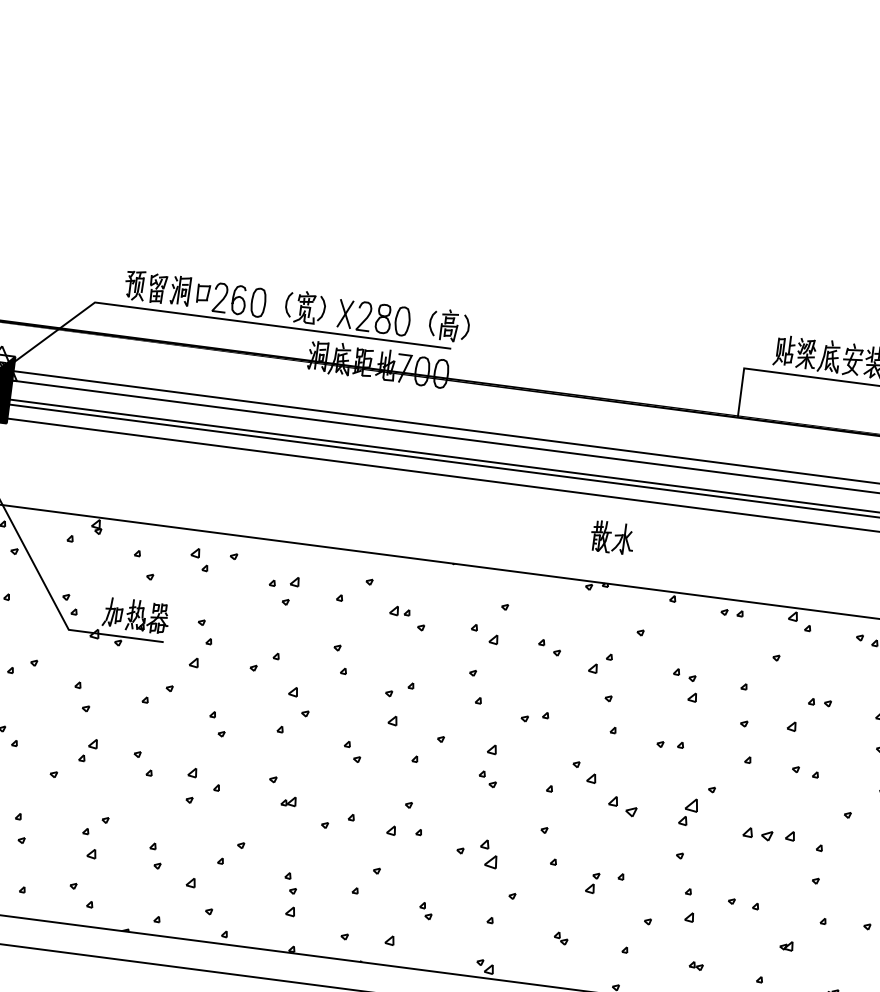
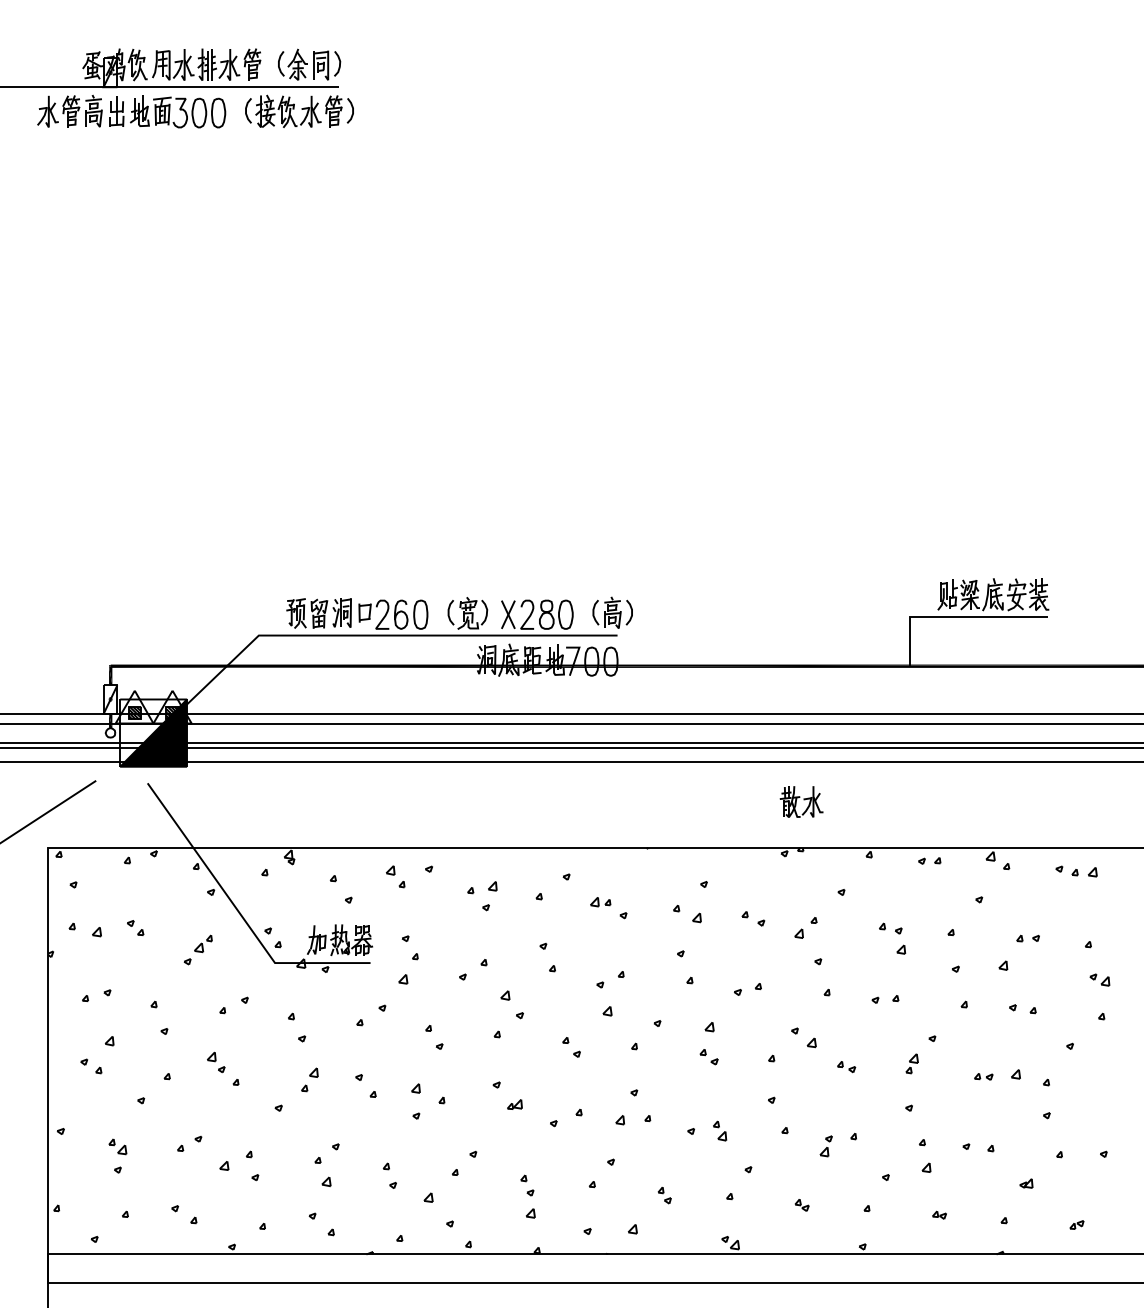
part: (622, 807) -> (846, 1067), size x0.62
part: (687, 811) -> (911, 1063), size x0.71
part: (757, 833) -> (983, 1076), size x0.62
part: (489, 853) -> (720, 1130), size x0.71

